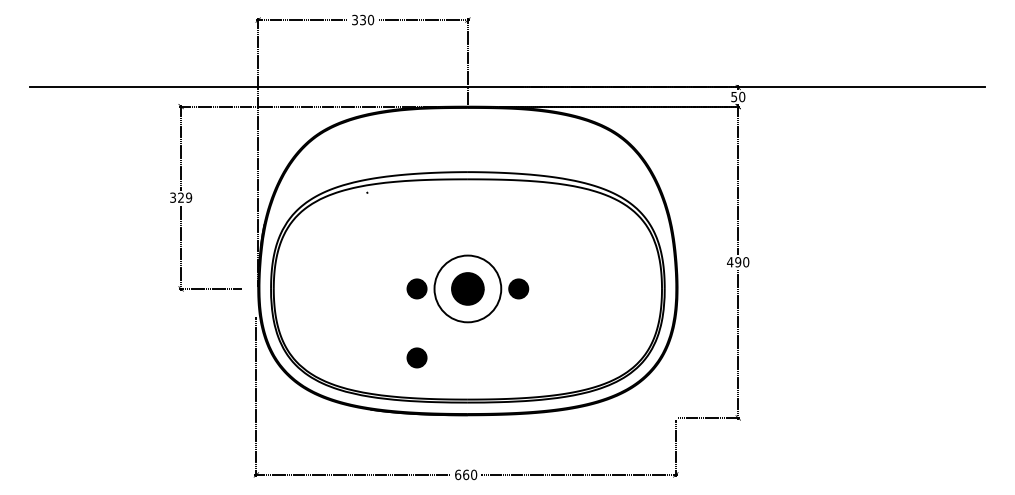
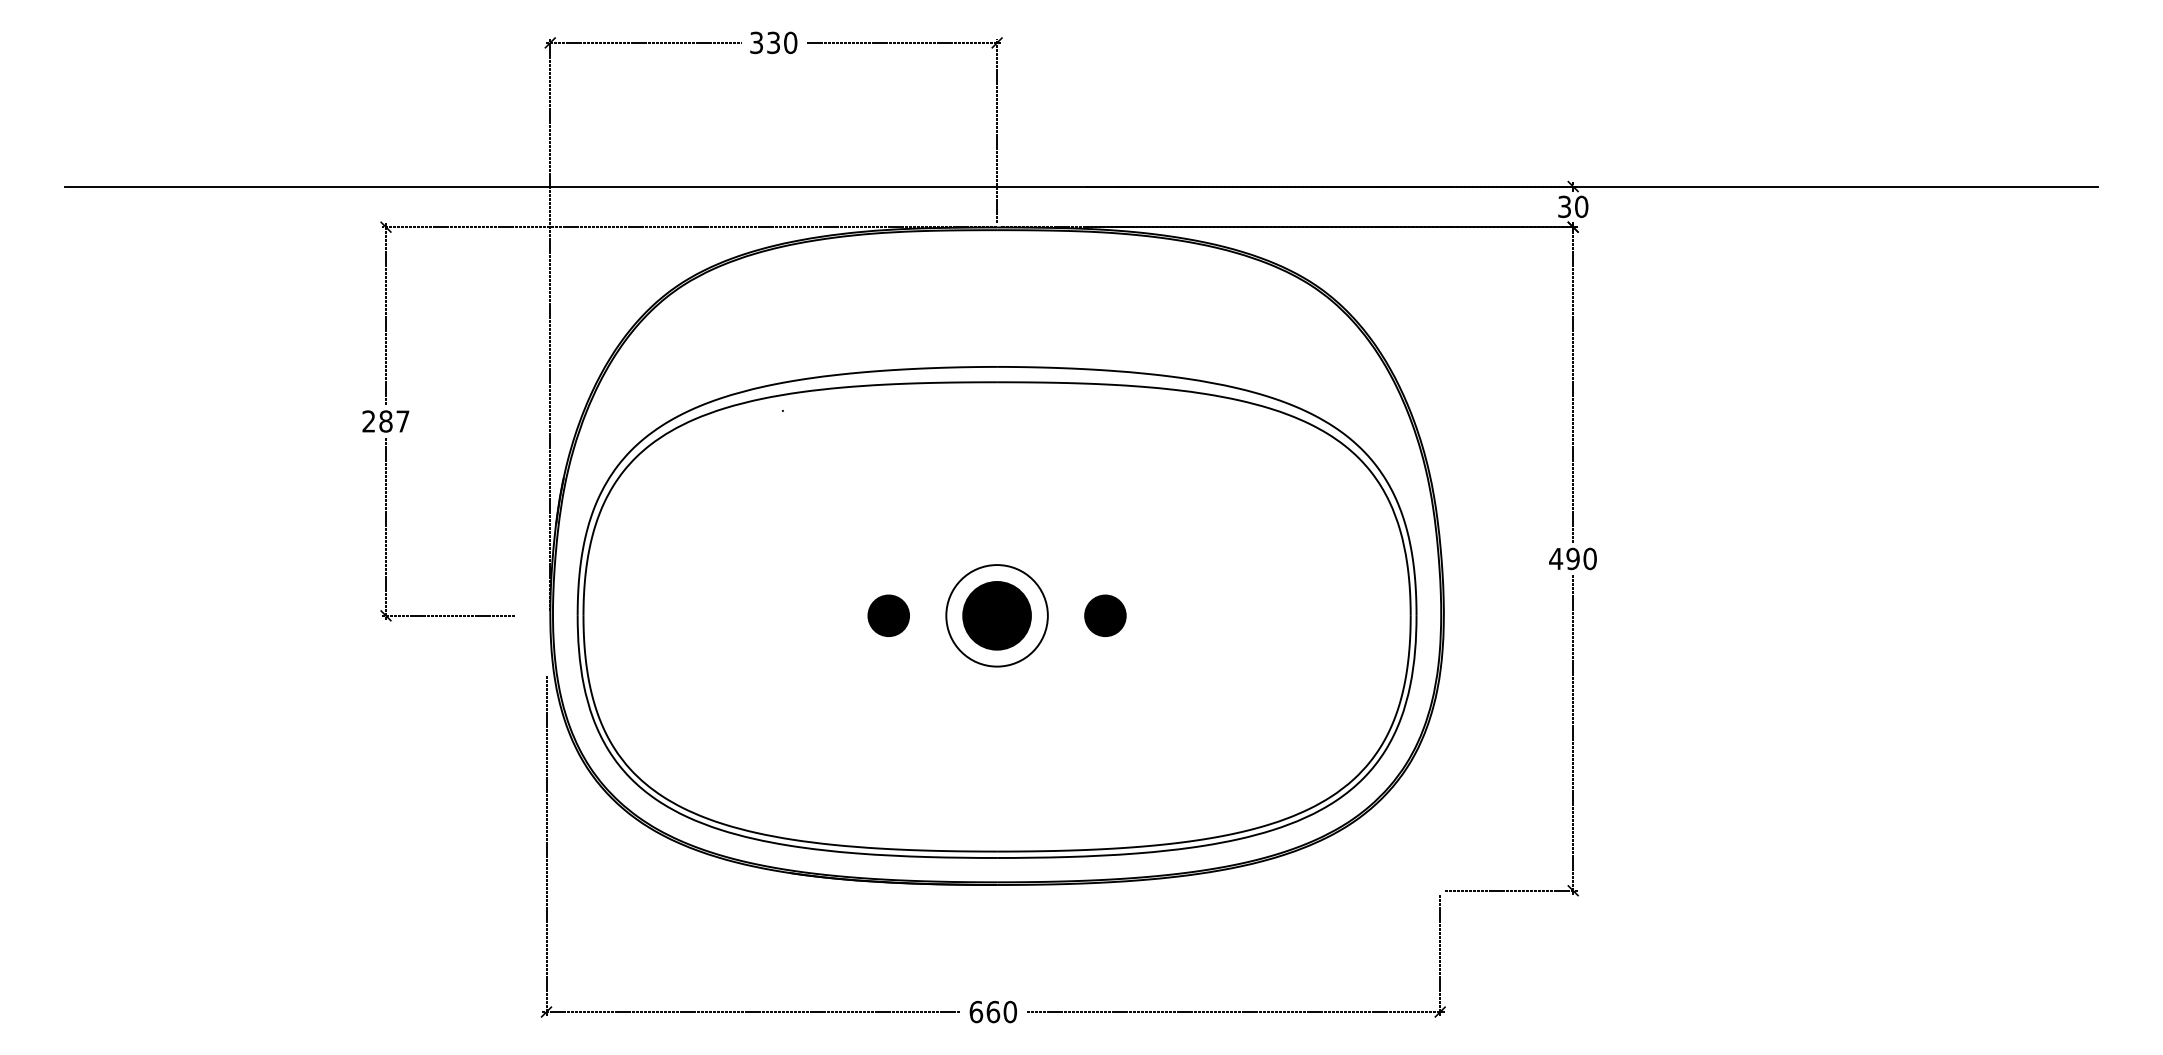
text: (734, 96) -> (1565, 205), 50 -> 30
text: (181, 197) -> (386, 420), 329 -> 287
circle: (467, 288) -> (996, 614), size x0.71
part: (416, 357) -> (887, 761), removed

